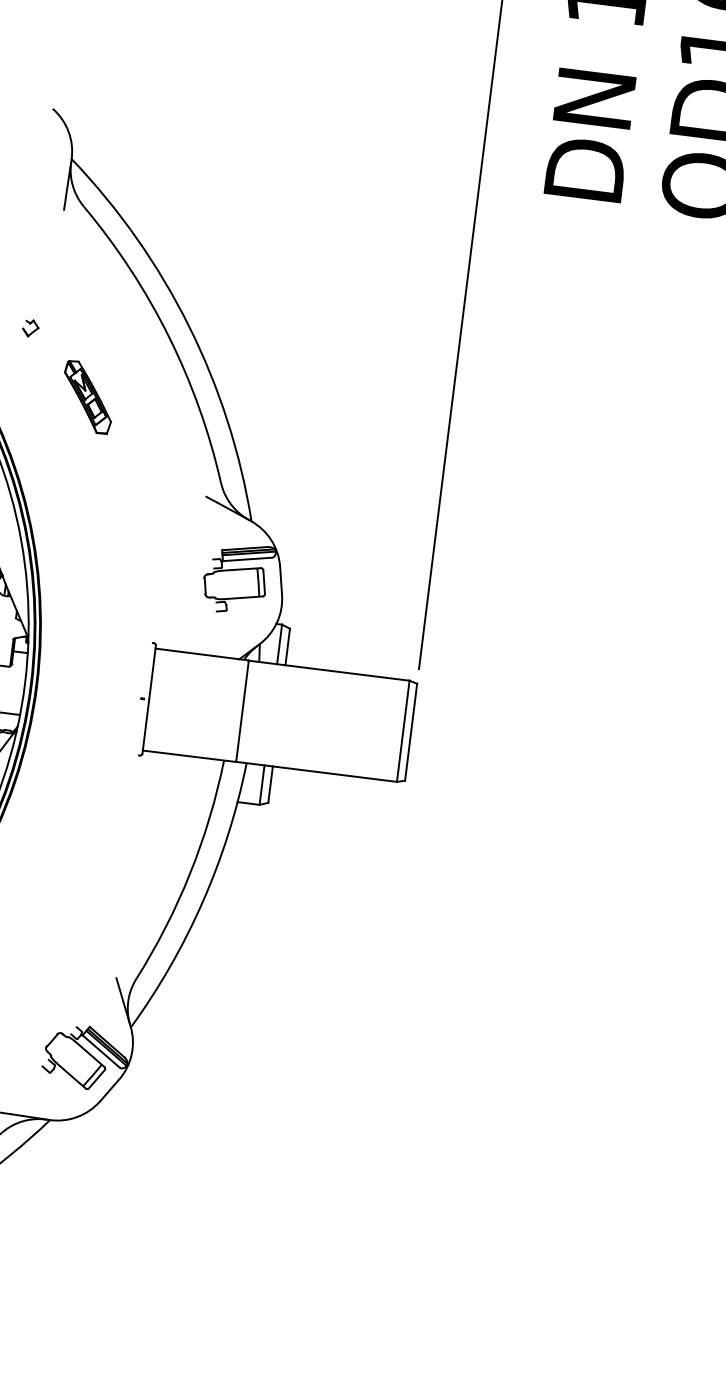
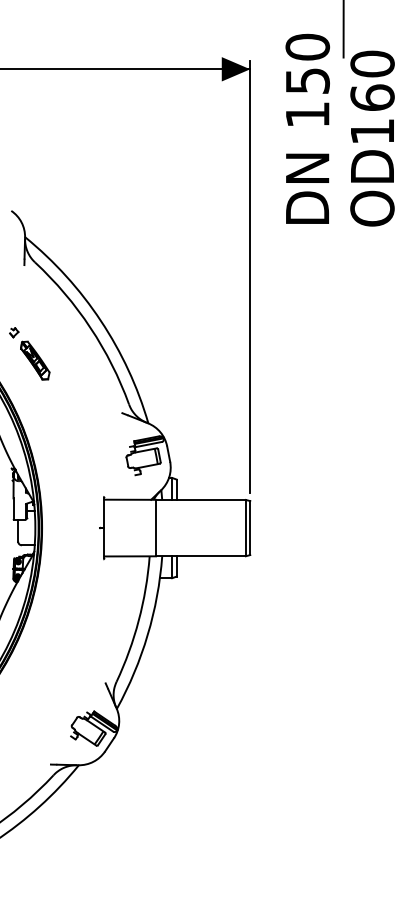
part: (88, 397) -> (35, 360), moved

